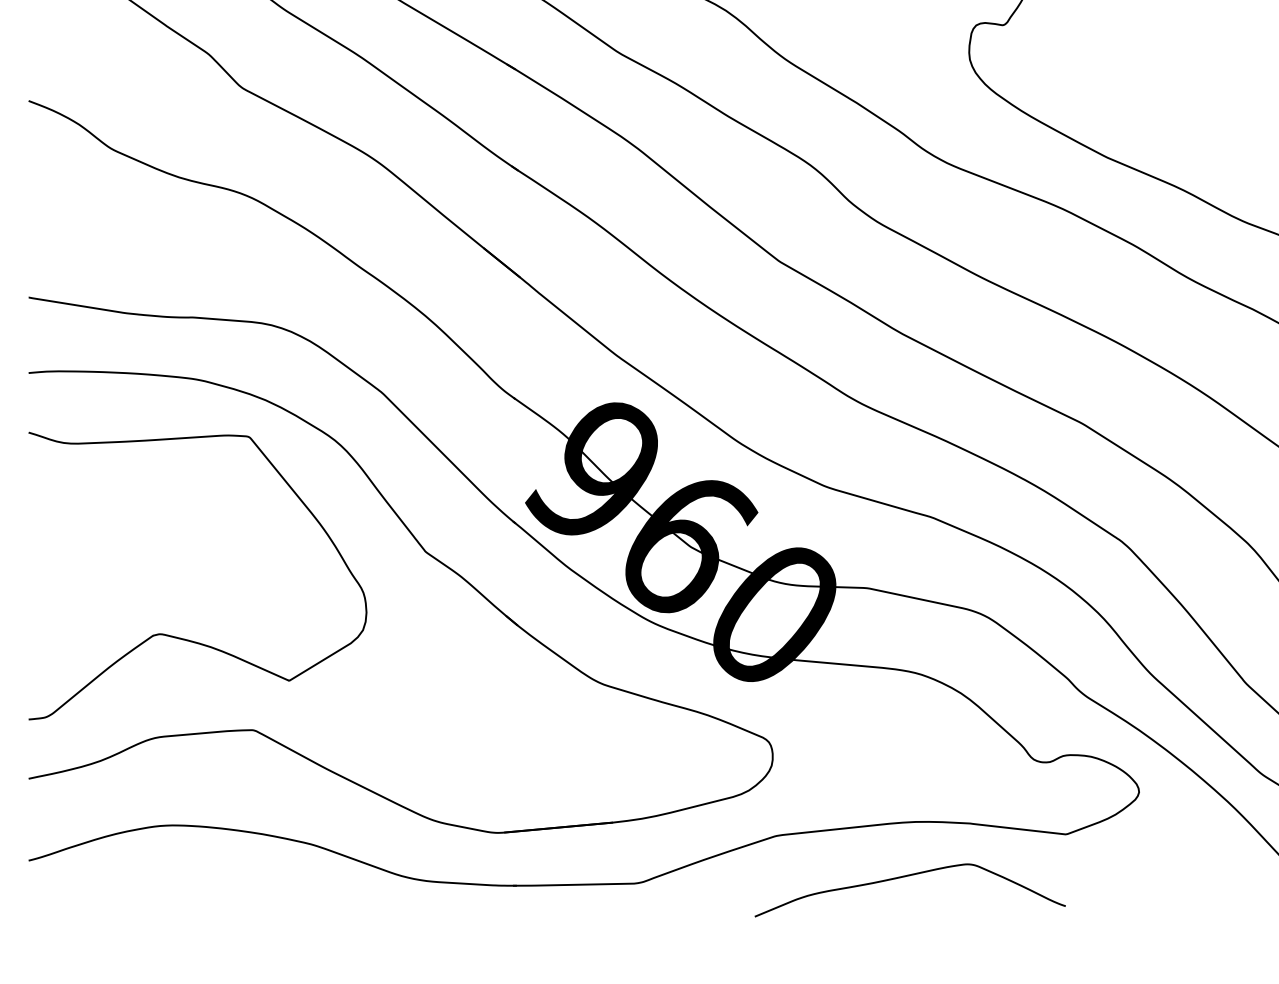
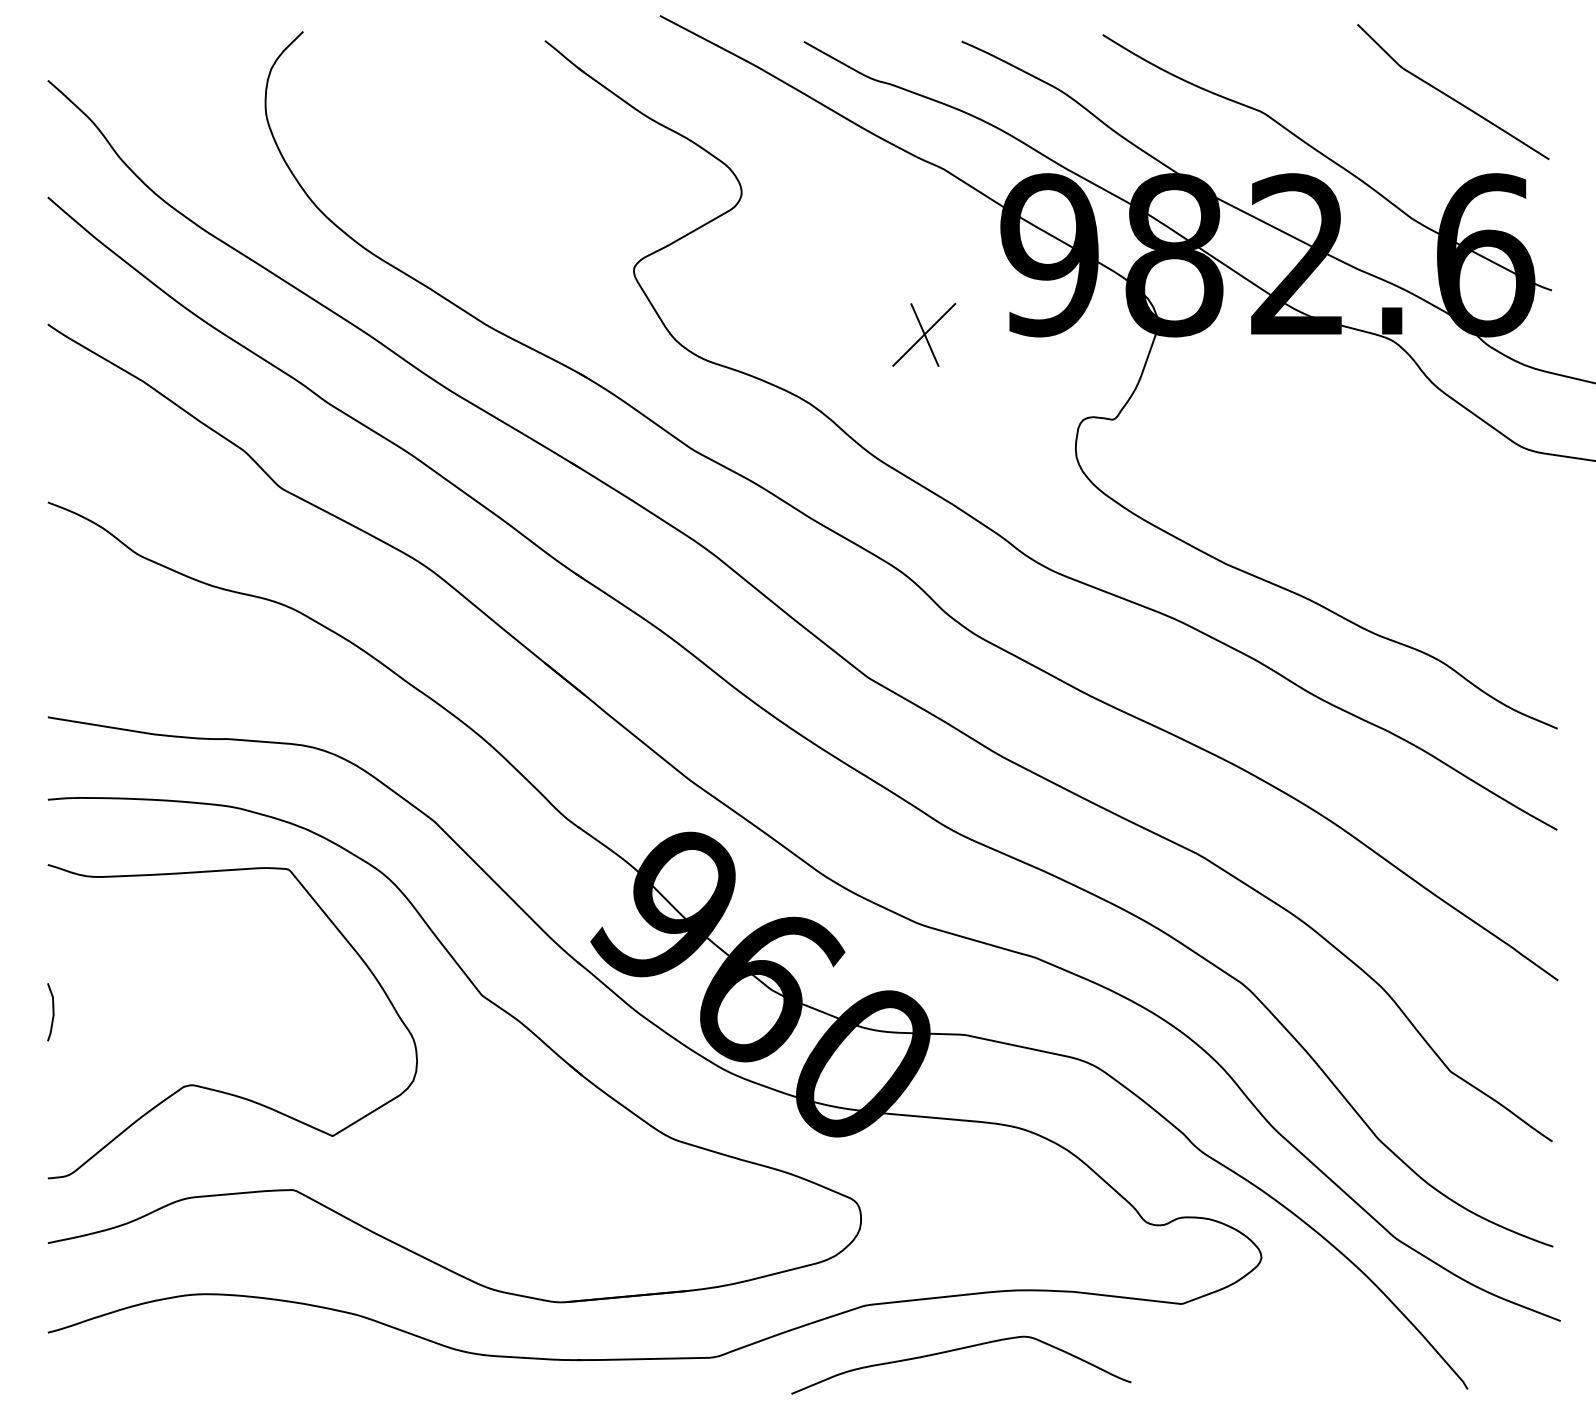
line: (32, 567) -> (52, 1012), added
curve: (907, 876) -> (958, 1350), moved

